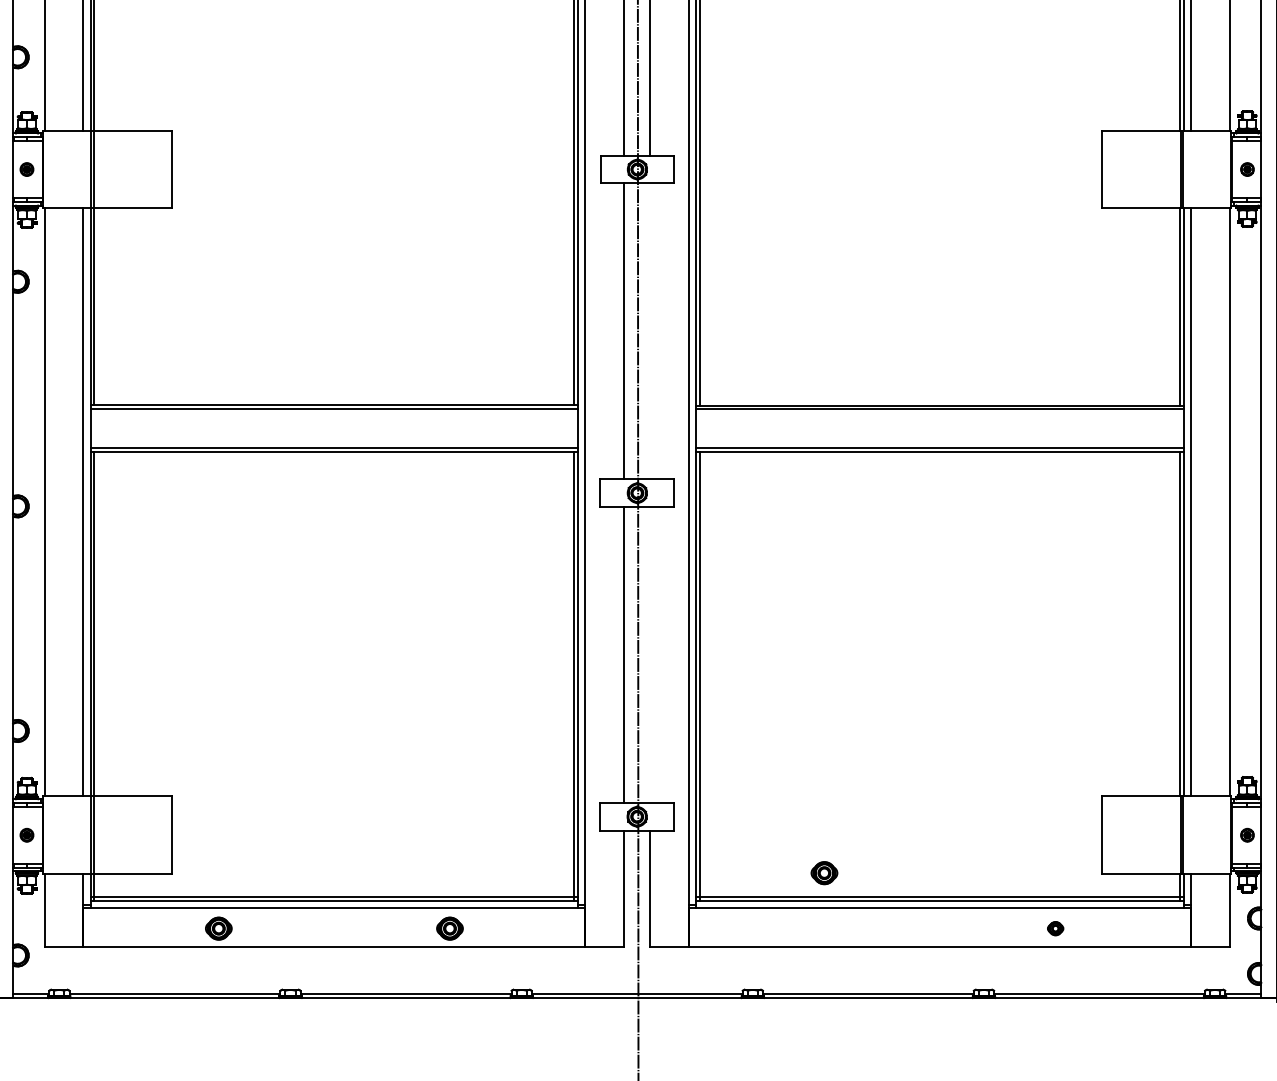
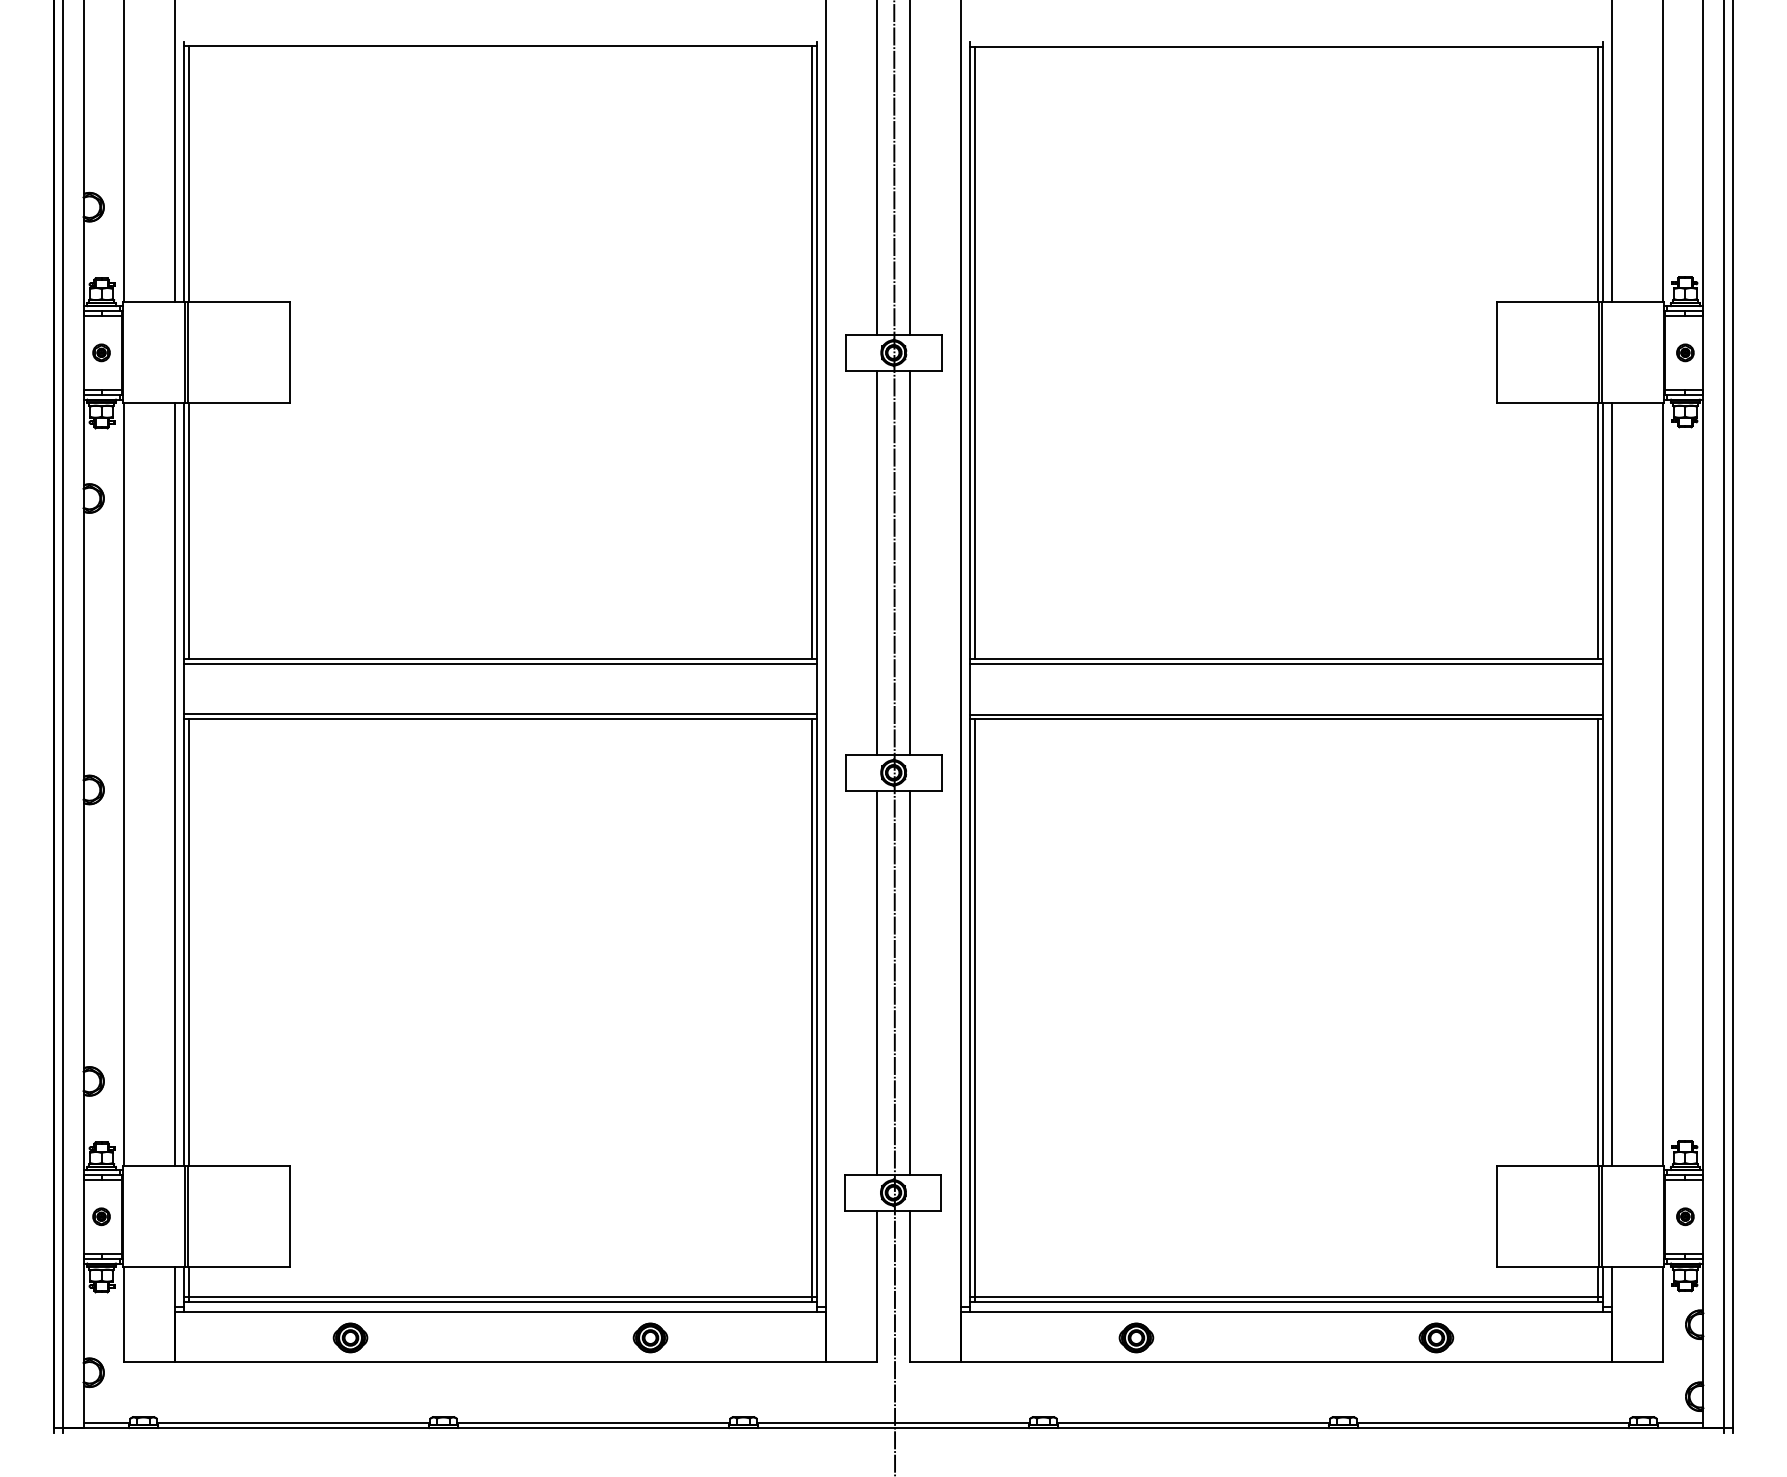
line: (650, 331) -> (910, 562), added
line: (650, 654) -> (910, 982), added
part: (824, 872) -> (1136, 1337), moved
part: (1055, 928) -> (1436, 1337), size x1.67

